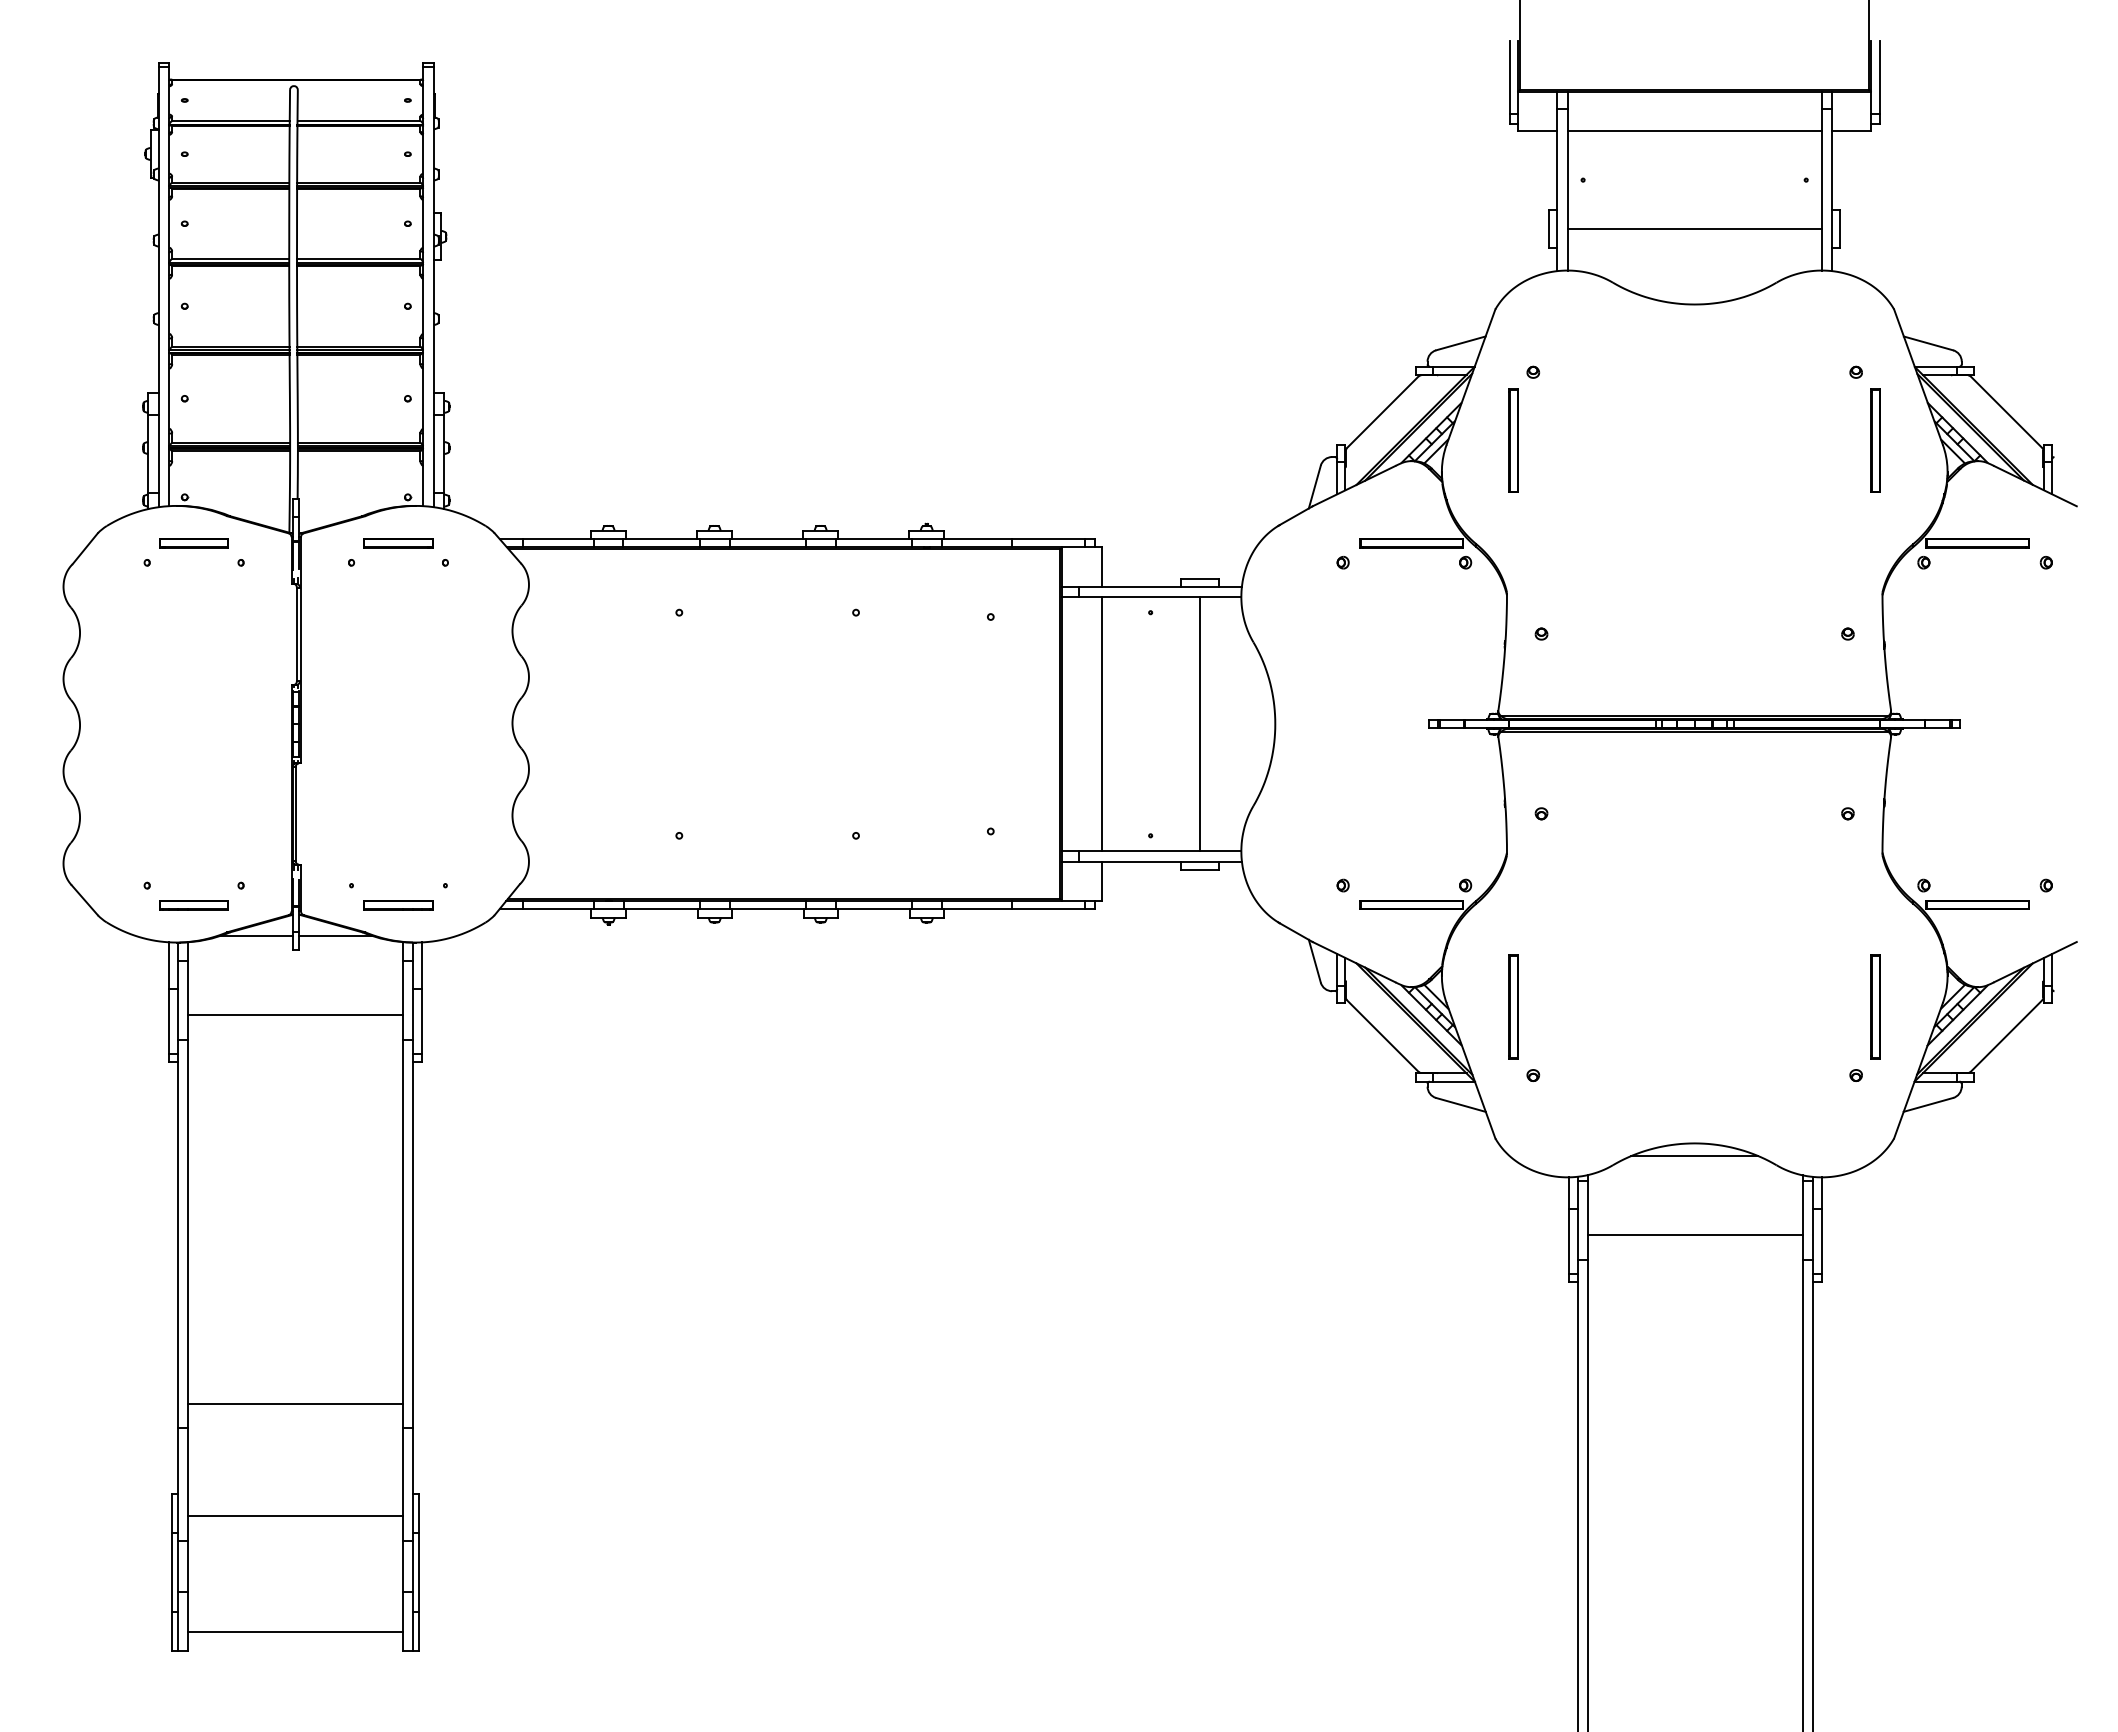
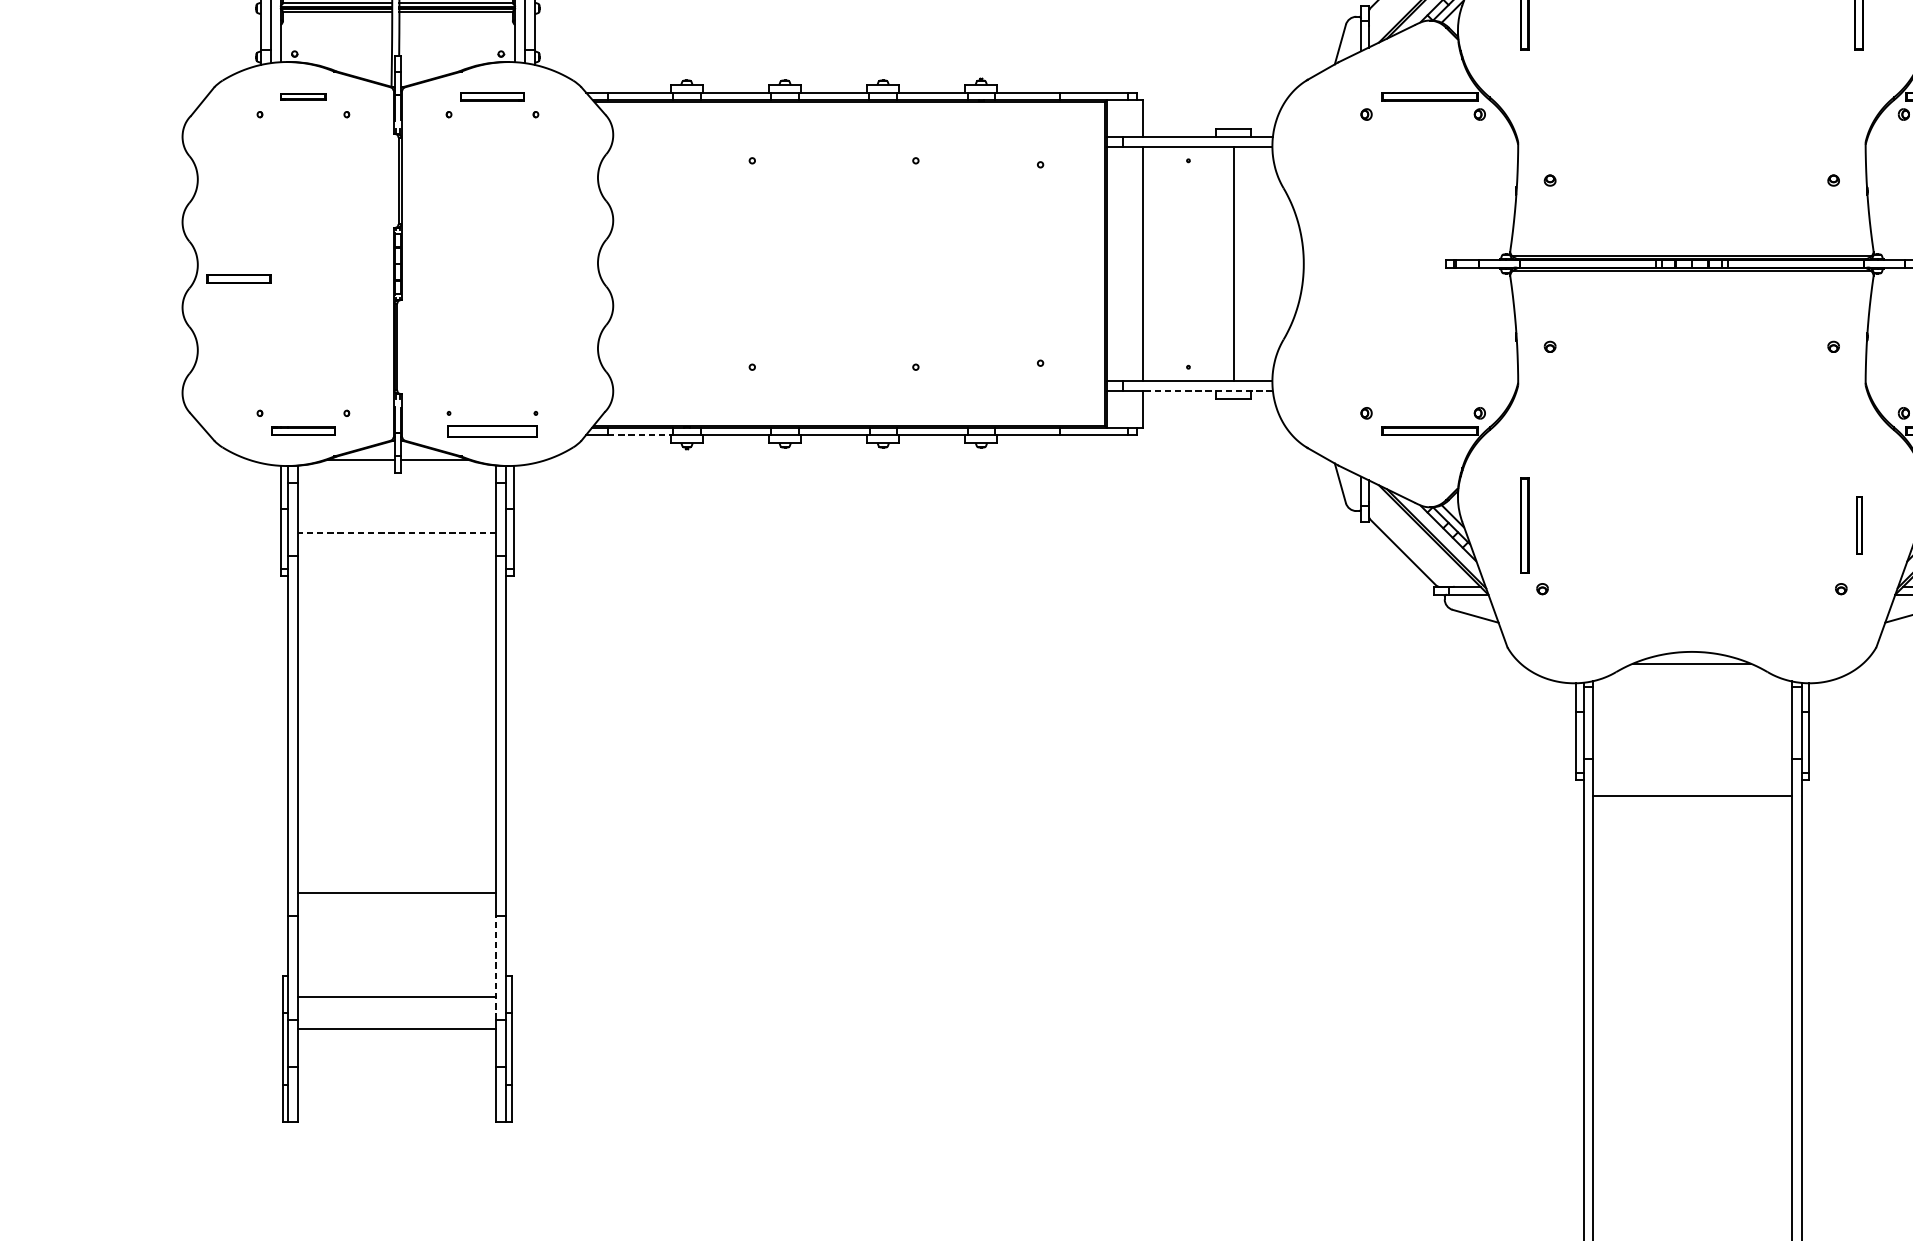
part: (193, 543) -> (302, 96), size x0.7
part: (124, 740) -> (238, 279), added
line: (1171, 861) -> (1207, 391), solid -> dashed
part: (398, 905) -> (492, 431), size x1.4
line: (559, 909) -> (641, 435), solid -> dashed
part: (1875, 1006) -> (1859, 525), size x0.6
line: (295, 1015) -> (397, 533), solid -> dashed
line: (1695, 1234) -> (1692, 795), moved
line: (402, 1484) -> (496, 967), solid -> dashed
line: (295, 1631) -> (397, 1028), moved

